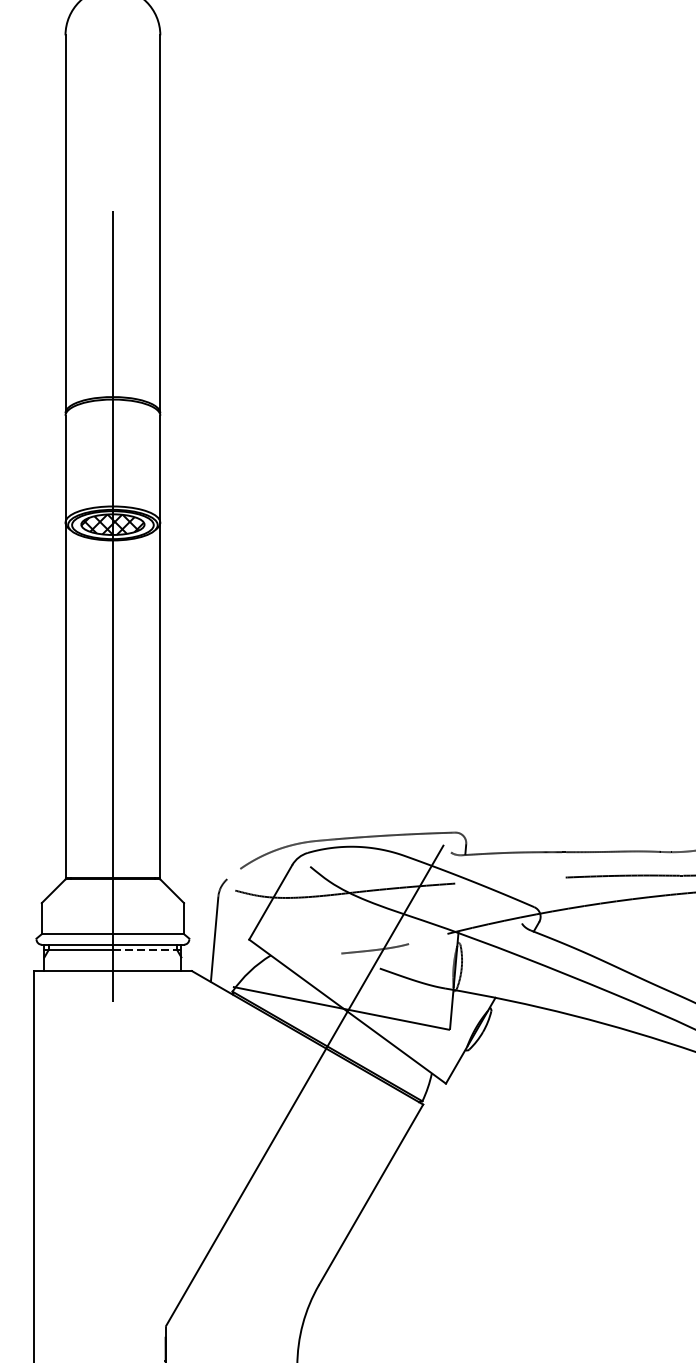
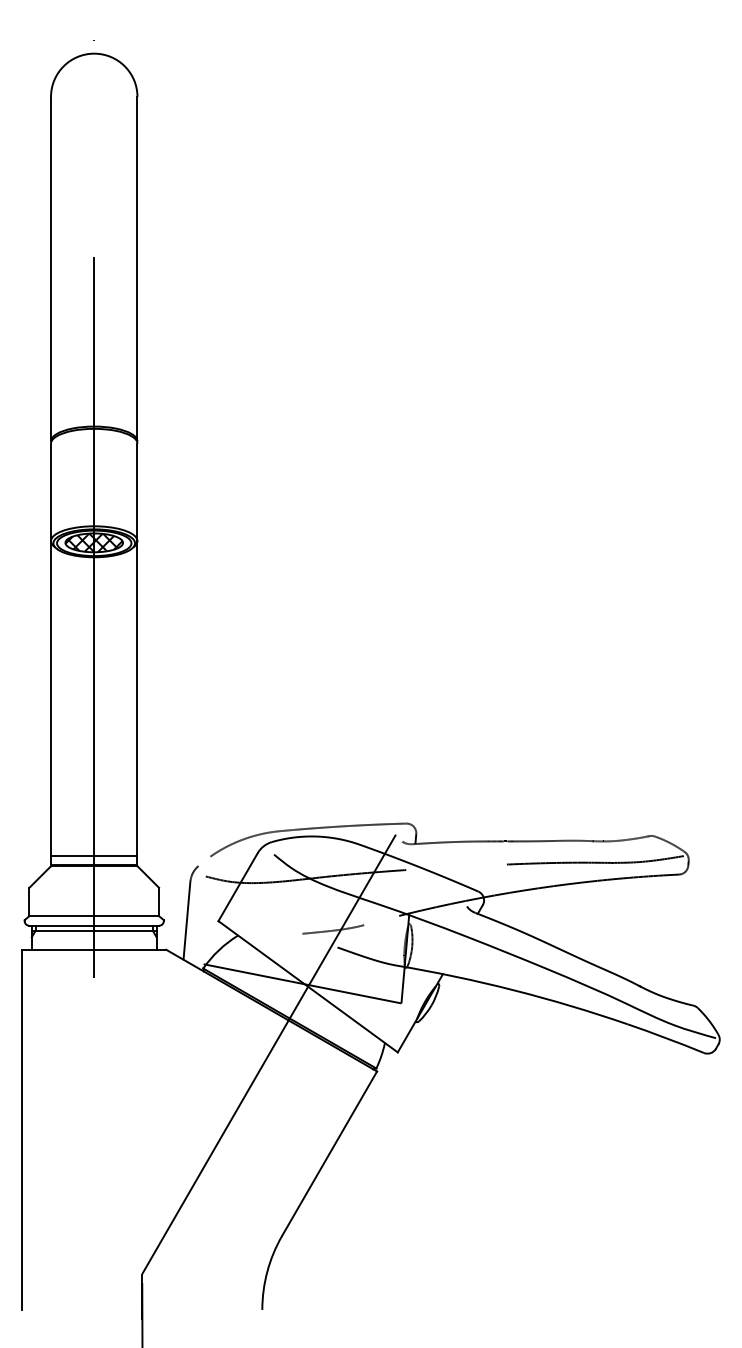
line: (113, 867) -> (94, 855), added
line: (147, 949) -> (125, 930), dashed -> solid

